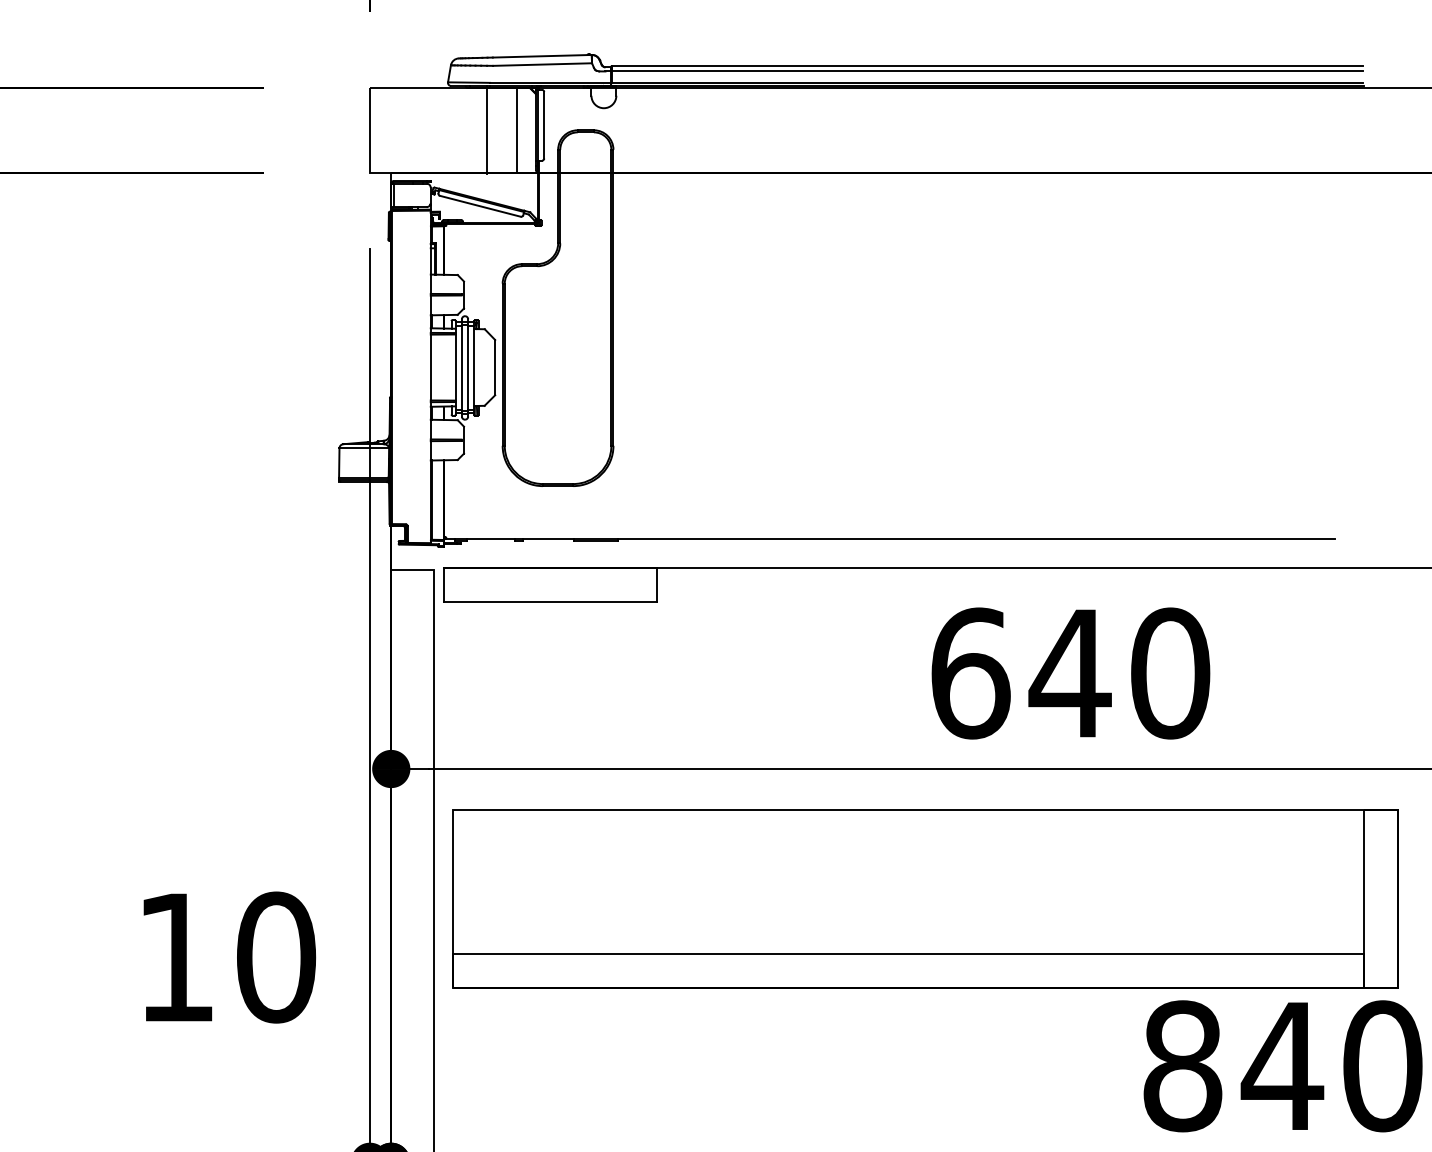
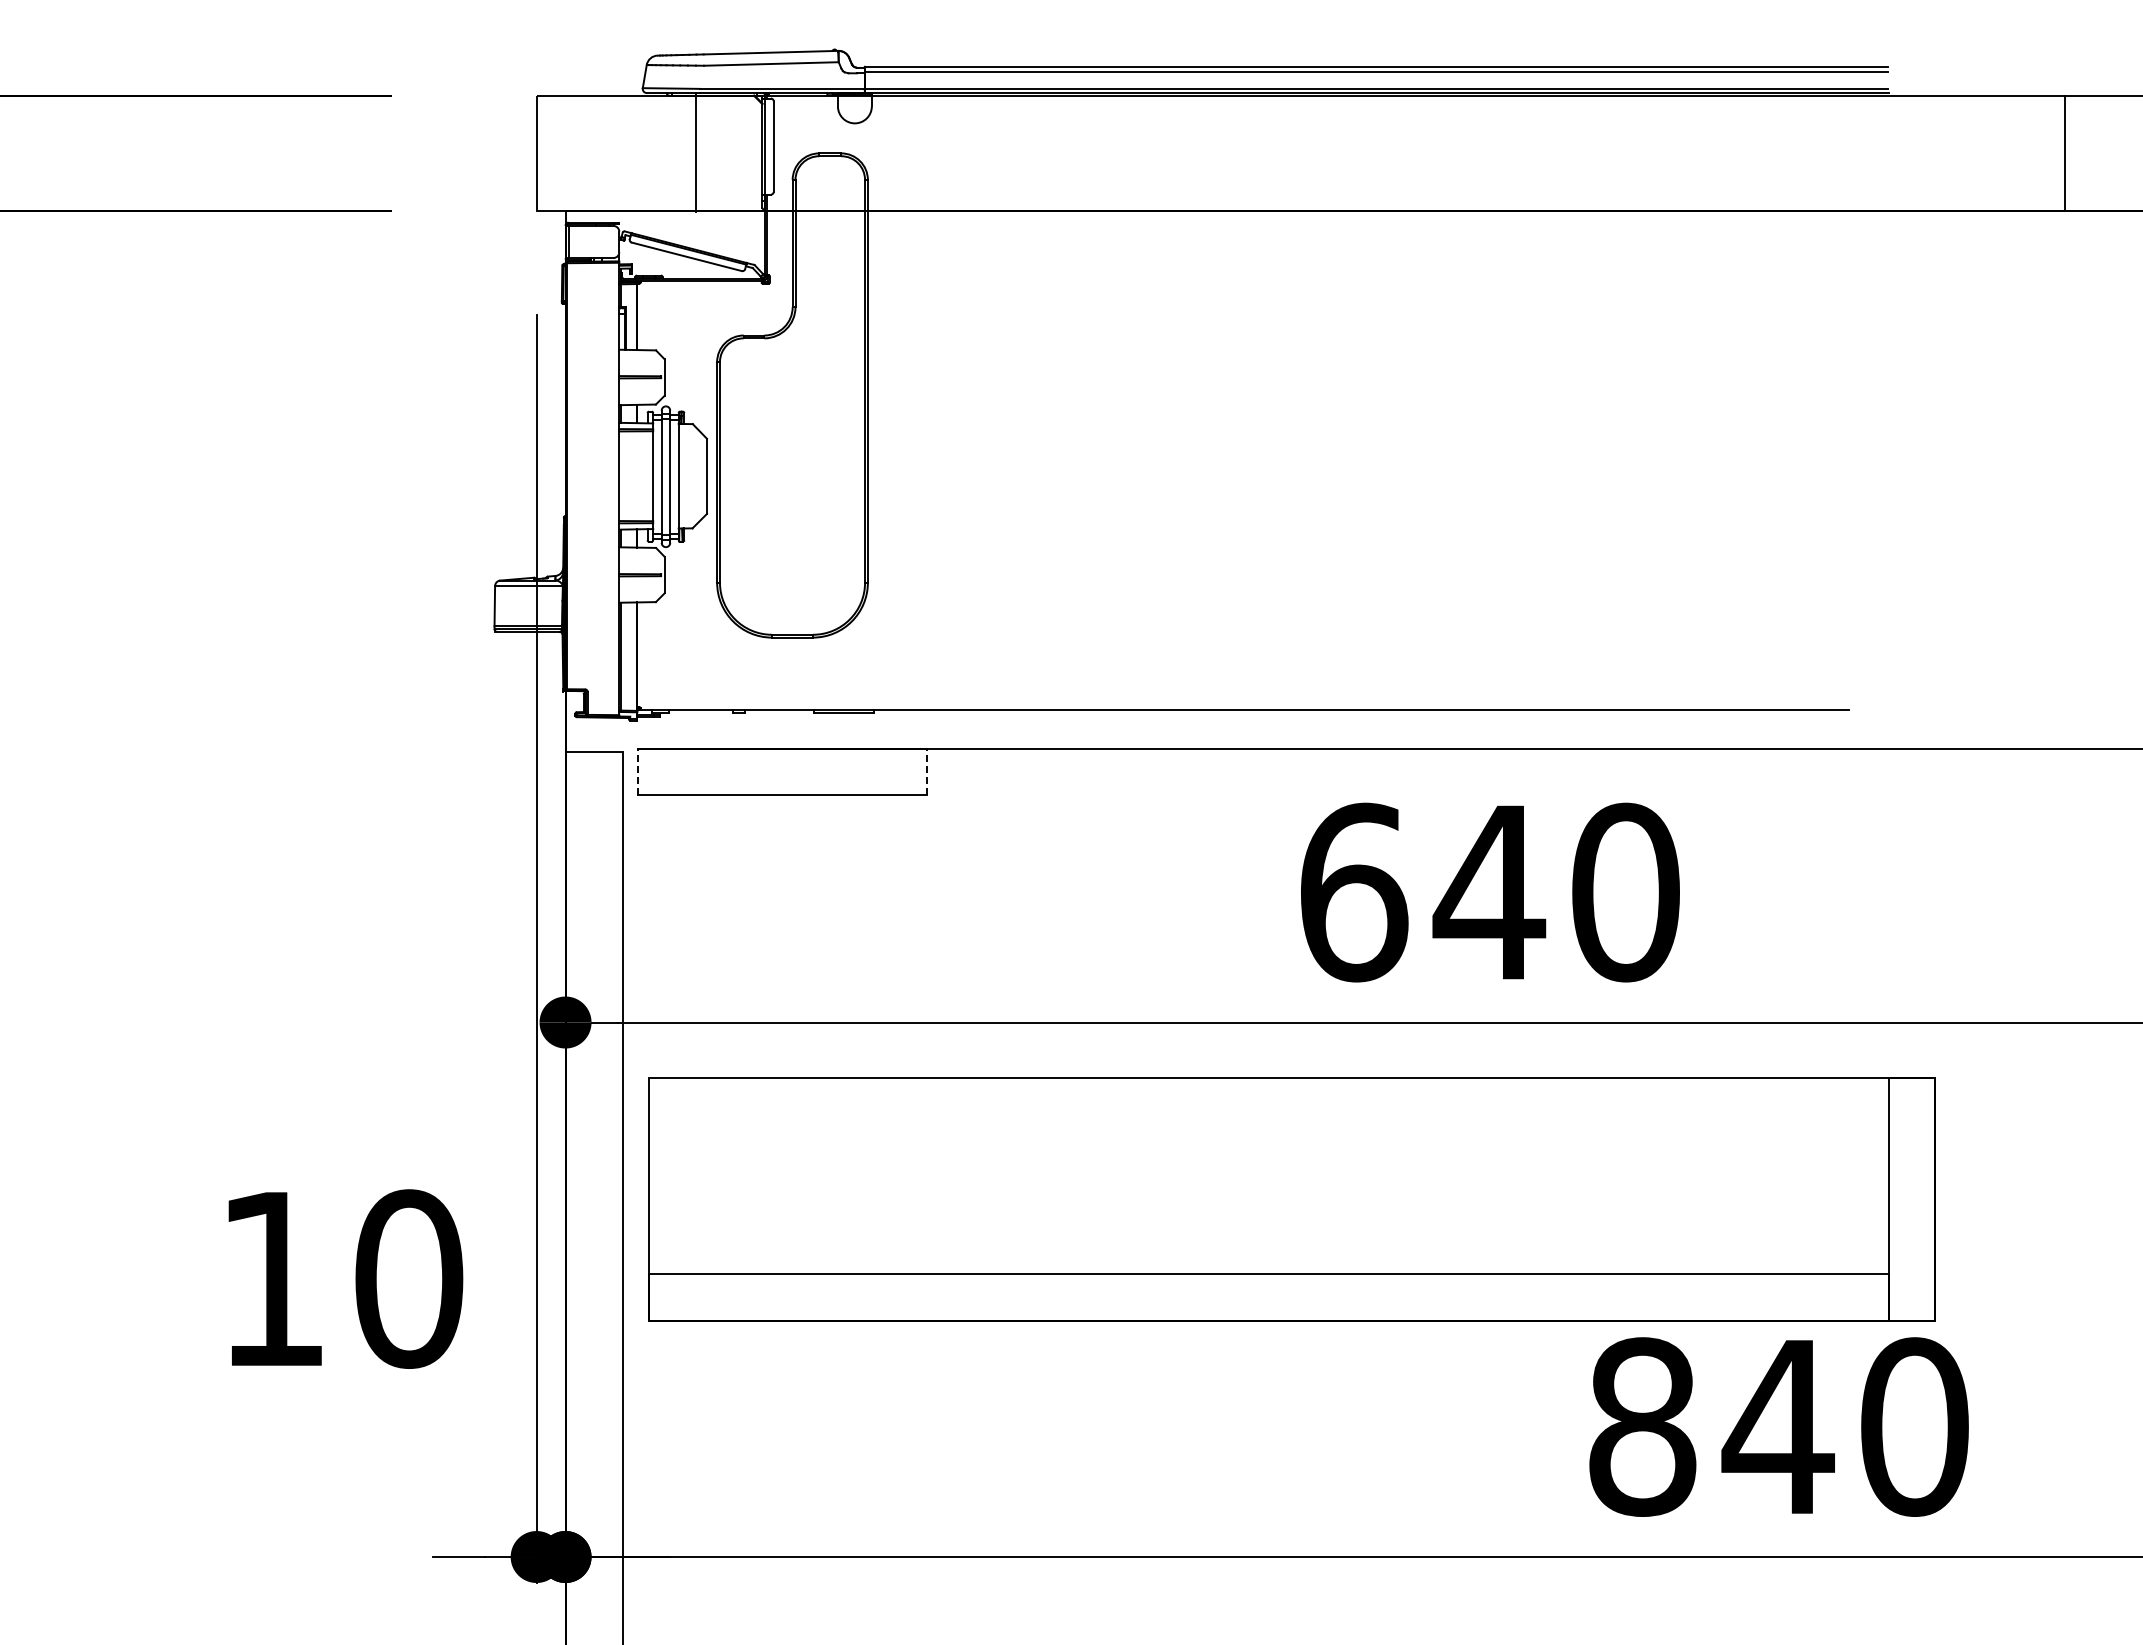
line: (516, 130) -> (736, 153), removed
line: (444, 584) -> (637, 771), solid -> dashed
line: (656, 584) -> (926, 771), solid -> dashed

